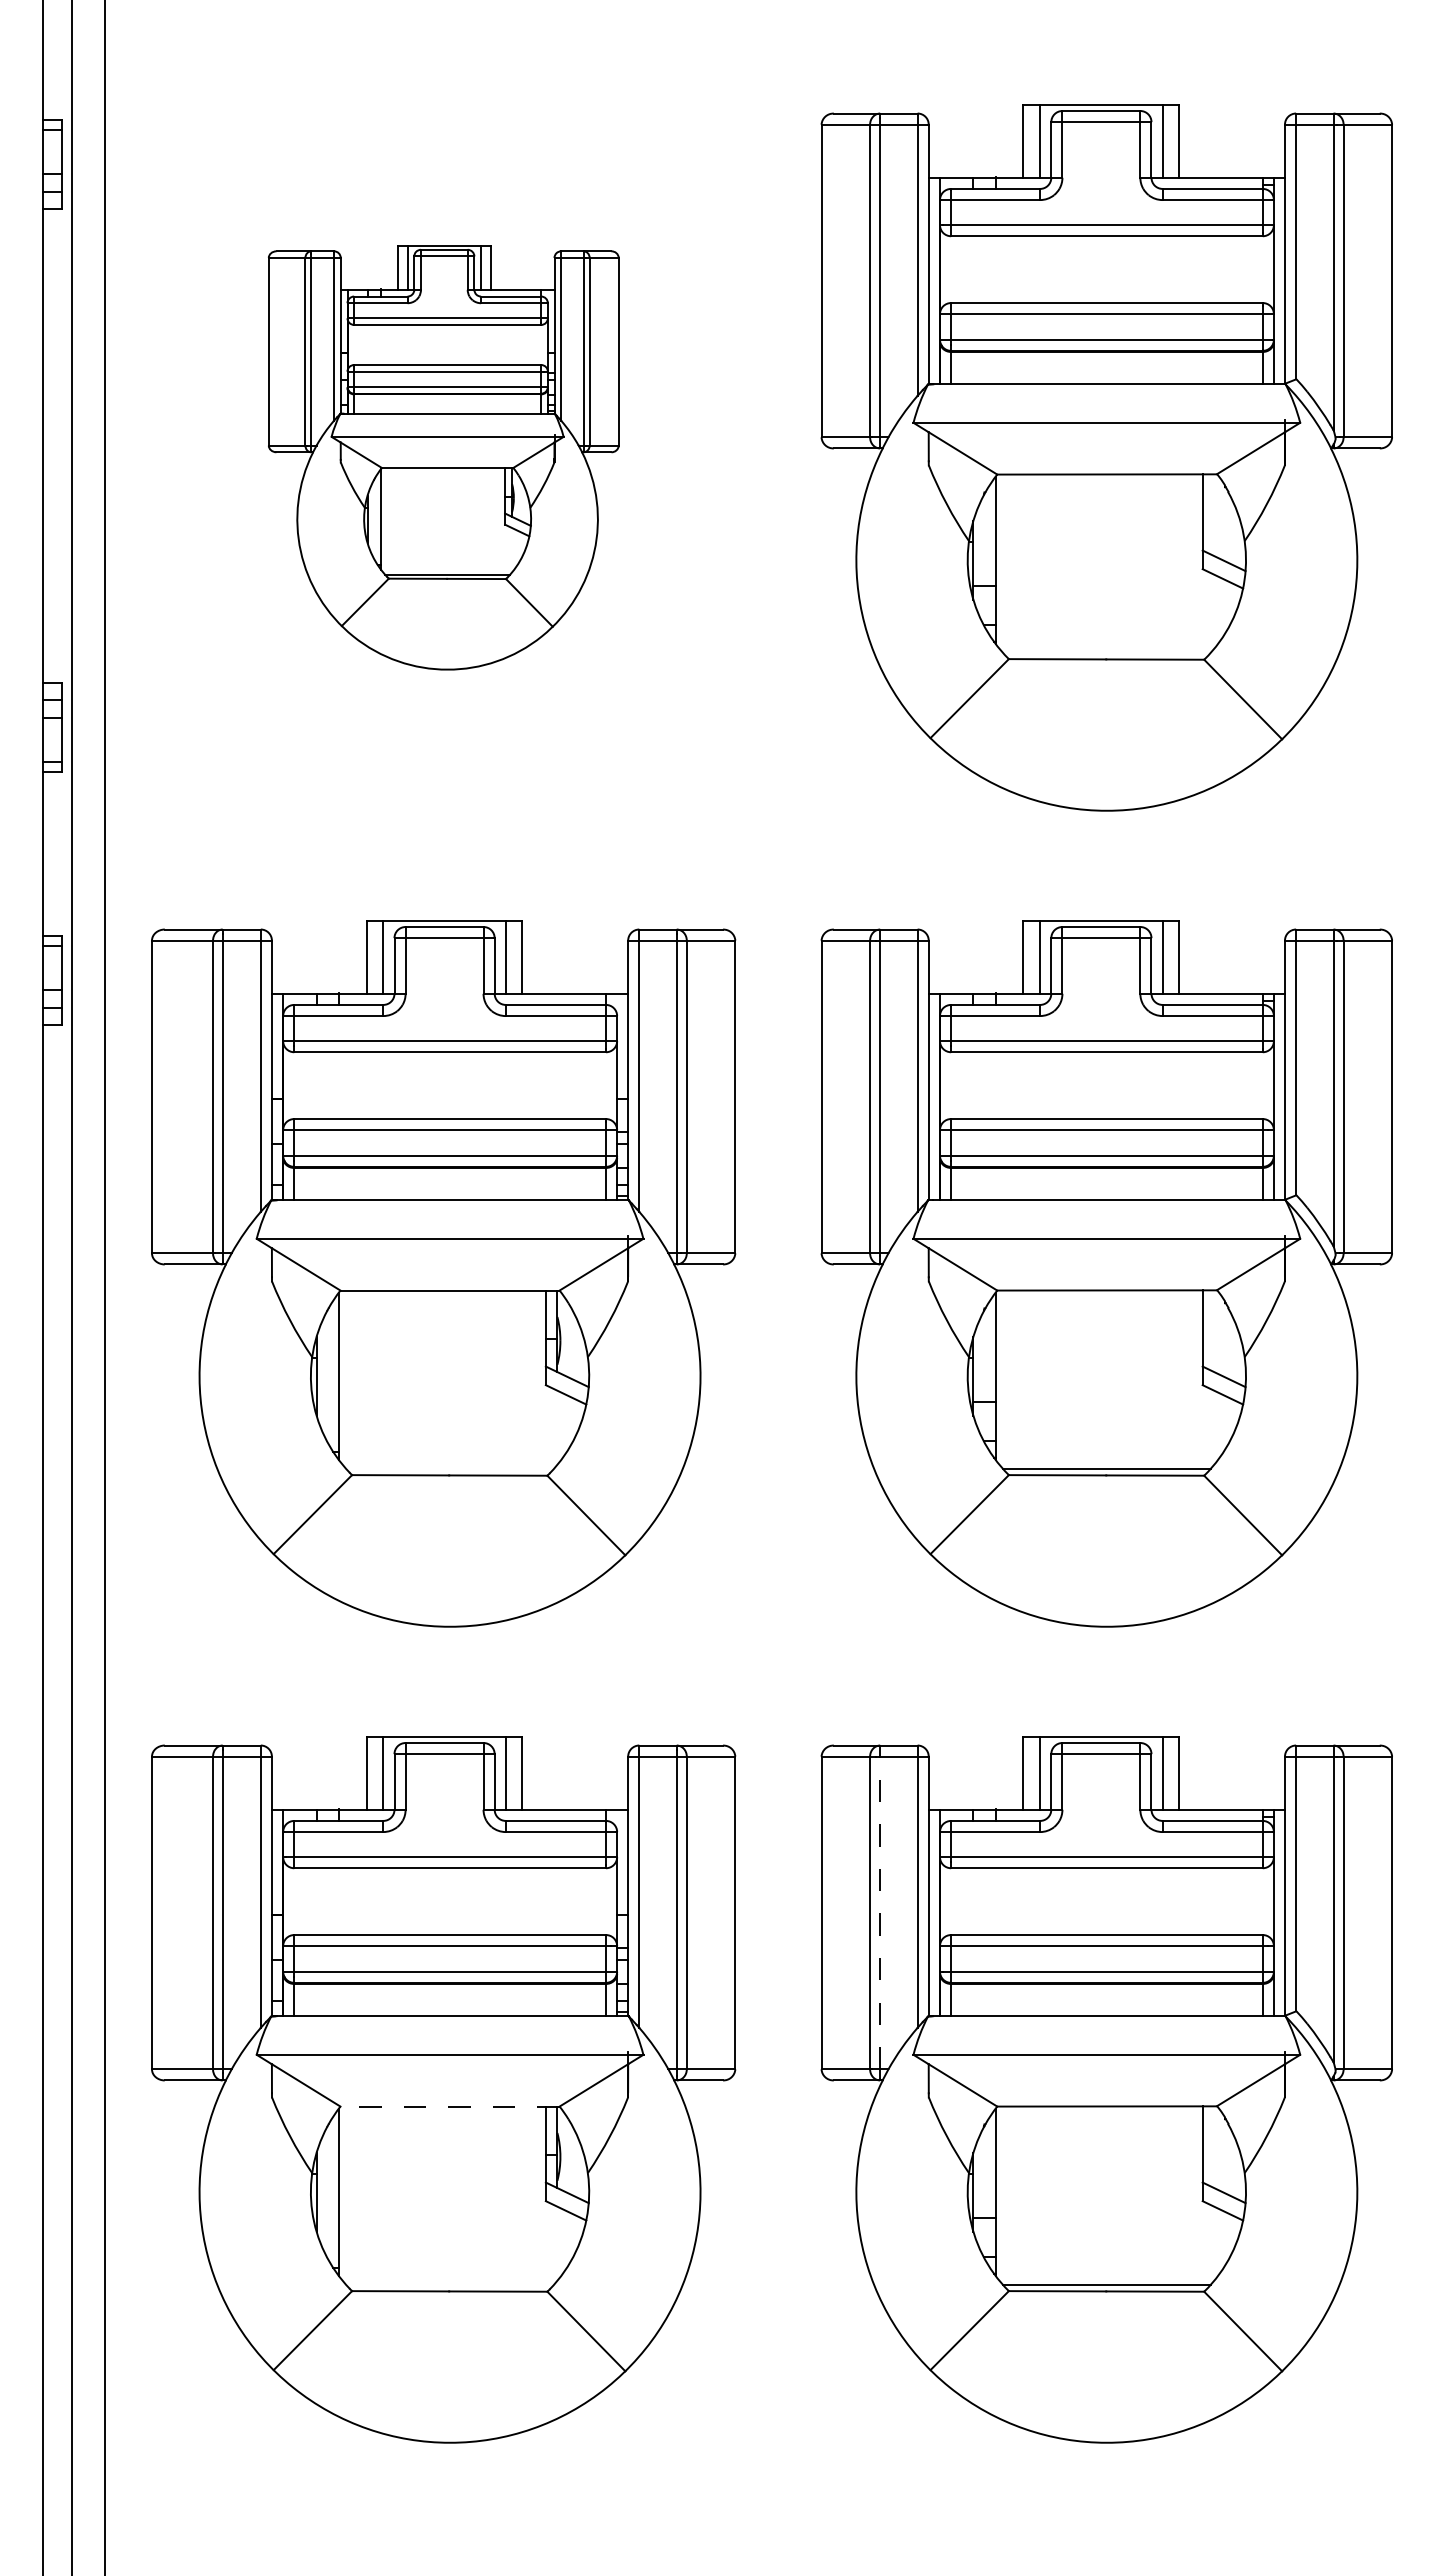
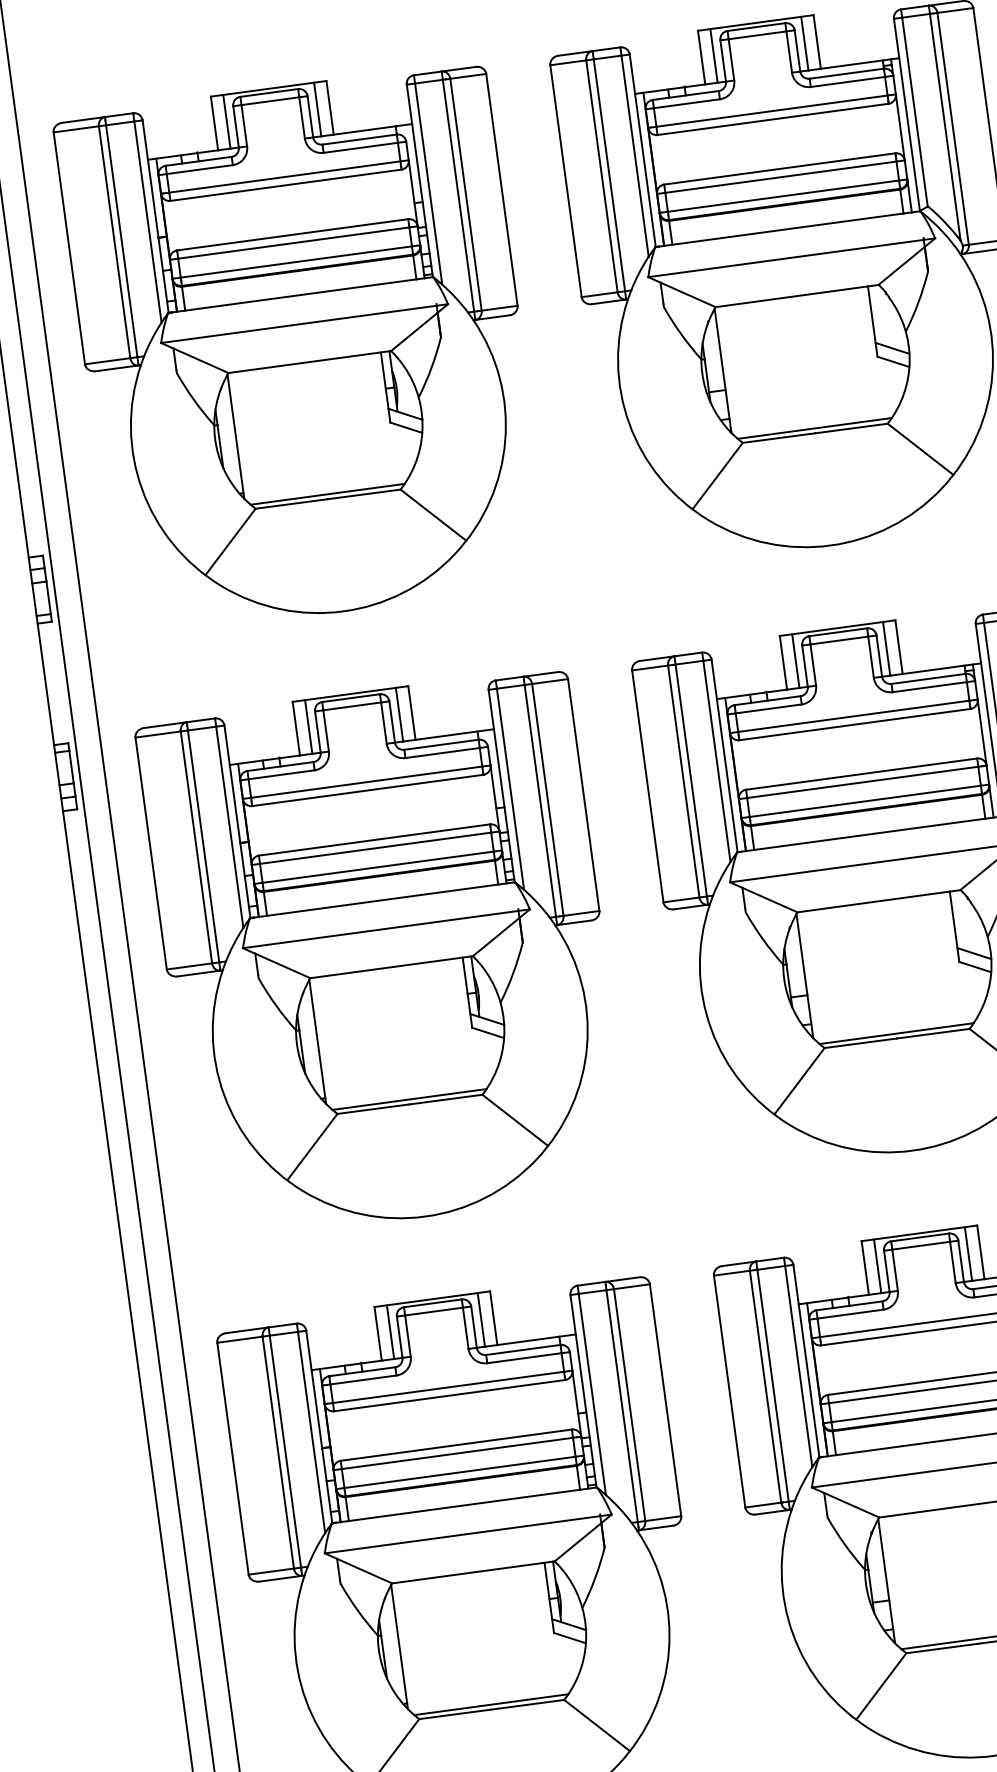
part: (443, 457) -> (303, 350), size x1.67
line: (1106, 652) -> (814, 428), added
line: (449, 1468) -> (409, 1099), added
line: (880, 1912) -> (773, 1385), dashed -> solid
line: (450, 2106) -> (473, 1572), dashed -> solid
line: (449, 2284) -> (490, 1704), added

